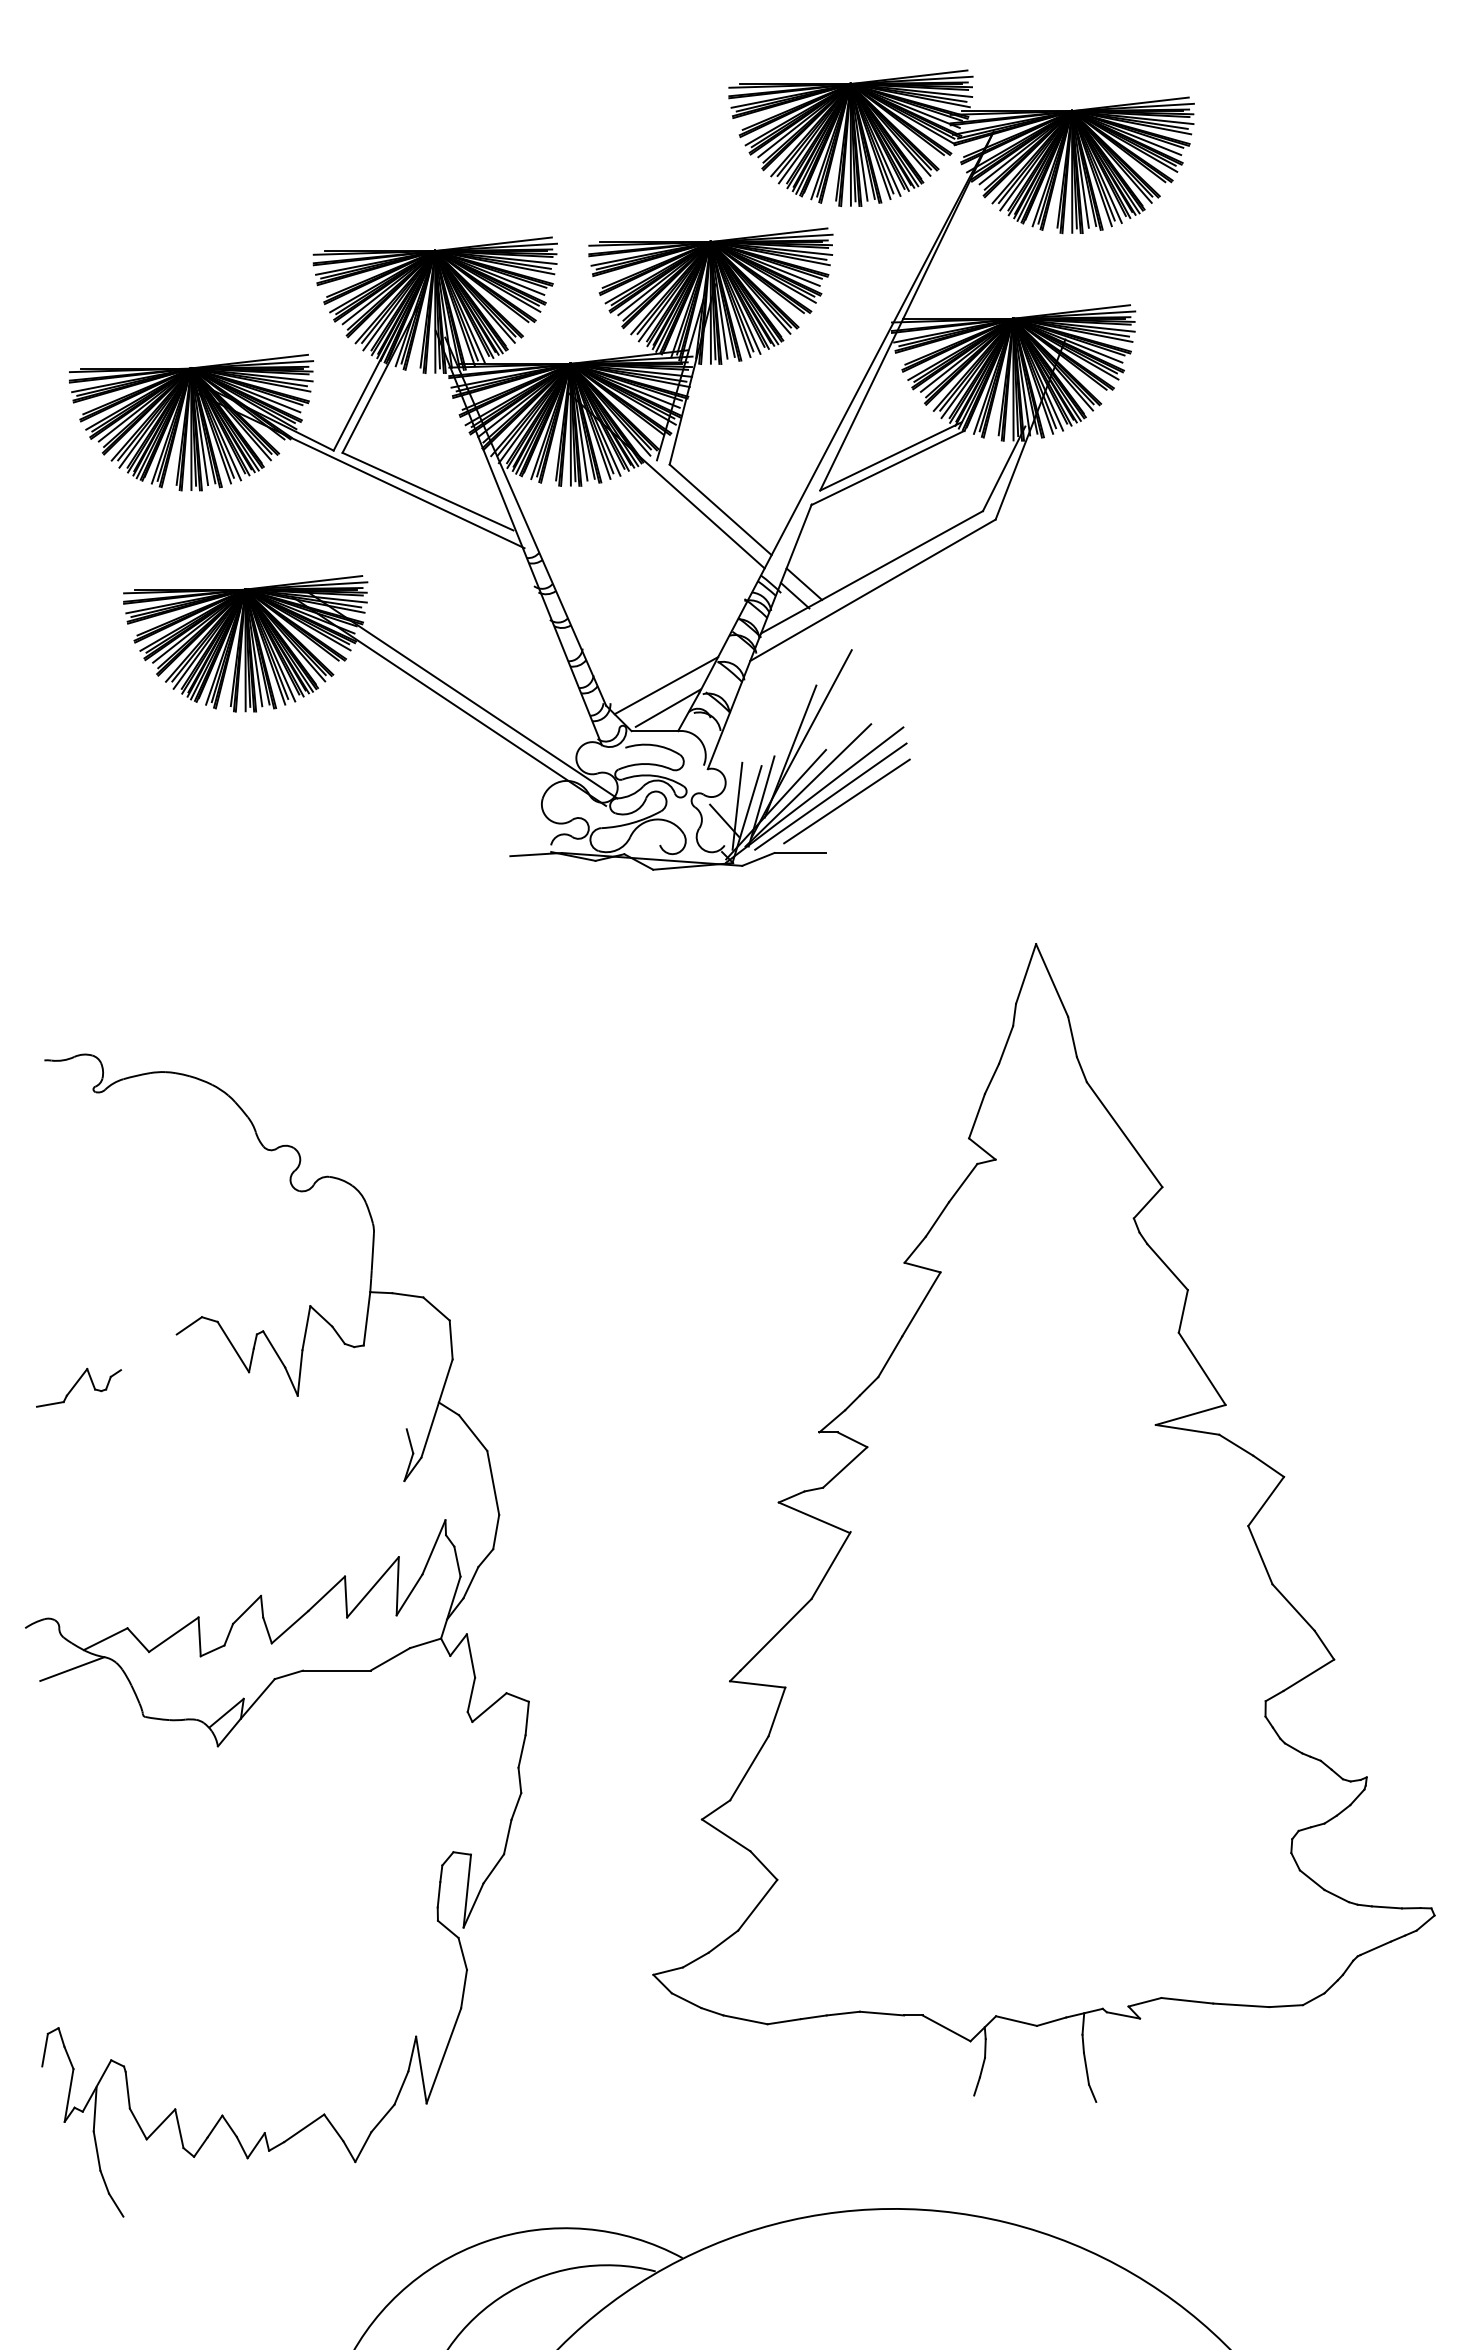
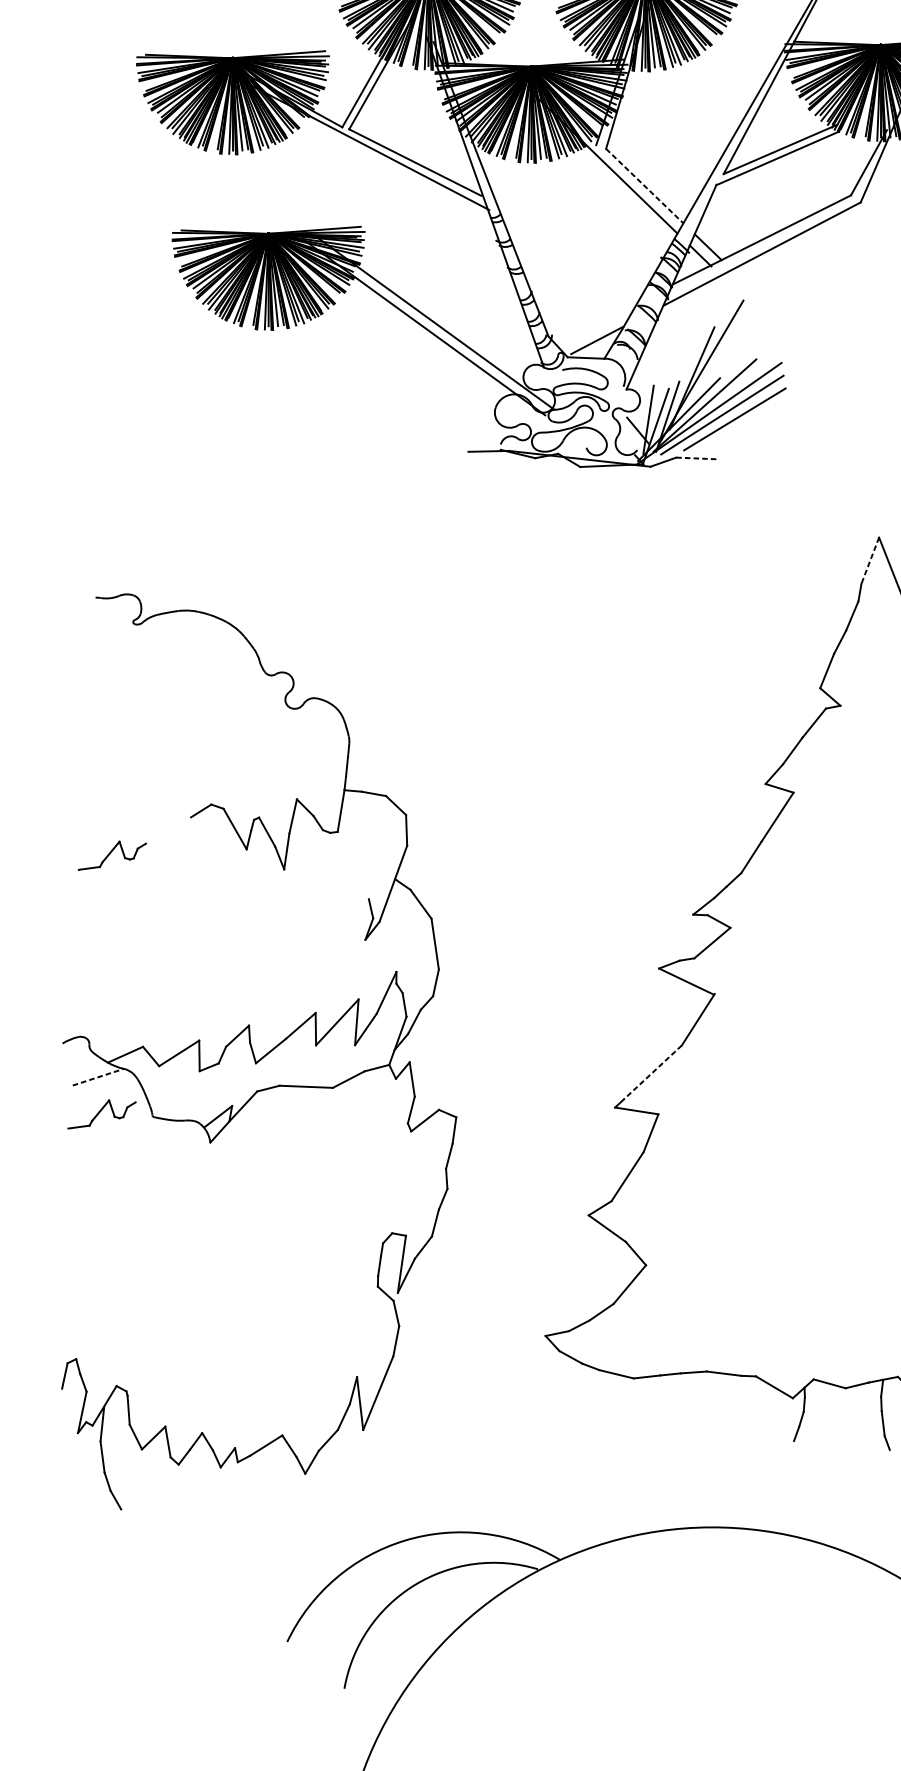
line: (721, 510) -> (645, 186), solid -> dashed
line: (666, 685) -> (596, 322), removed
line: (800, 852) -> (696, 458), solid -> dashed
line: (1026, 973) -> (870, 560), solid -> dashed
line: (776, 1634) -> (653, 1072), solid -> dashed
line: (72, 1668) -> (98, 1076), solid -> dashed
part: (78, 1716) -> (101, 1114), added

